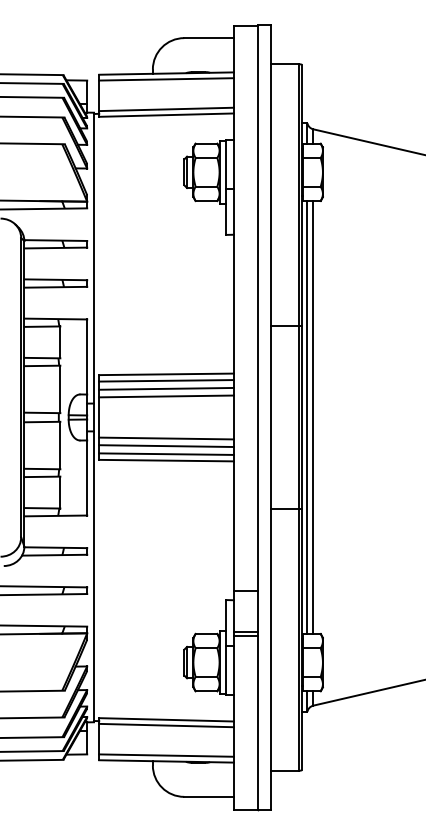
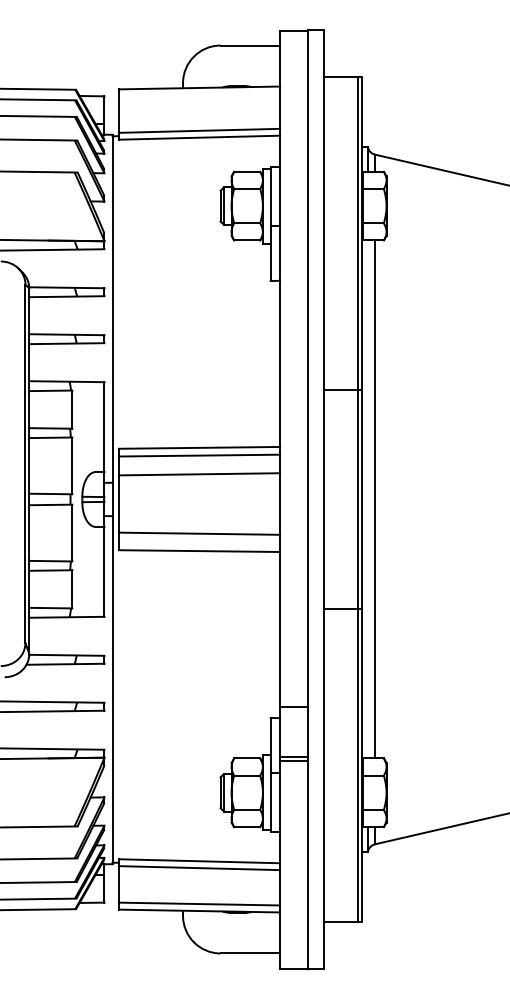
line: (166, 79) -> (199, 95), removed
line: (166, 388) -> (199, 464), removed
line: (307, 417) -> (368, 499), removed
line: (166, 438) -> (199, 524), removed
line: (166, 453) -> (199, 542), removed

